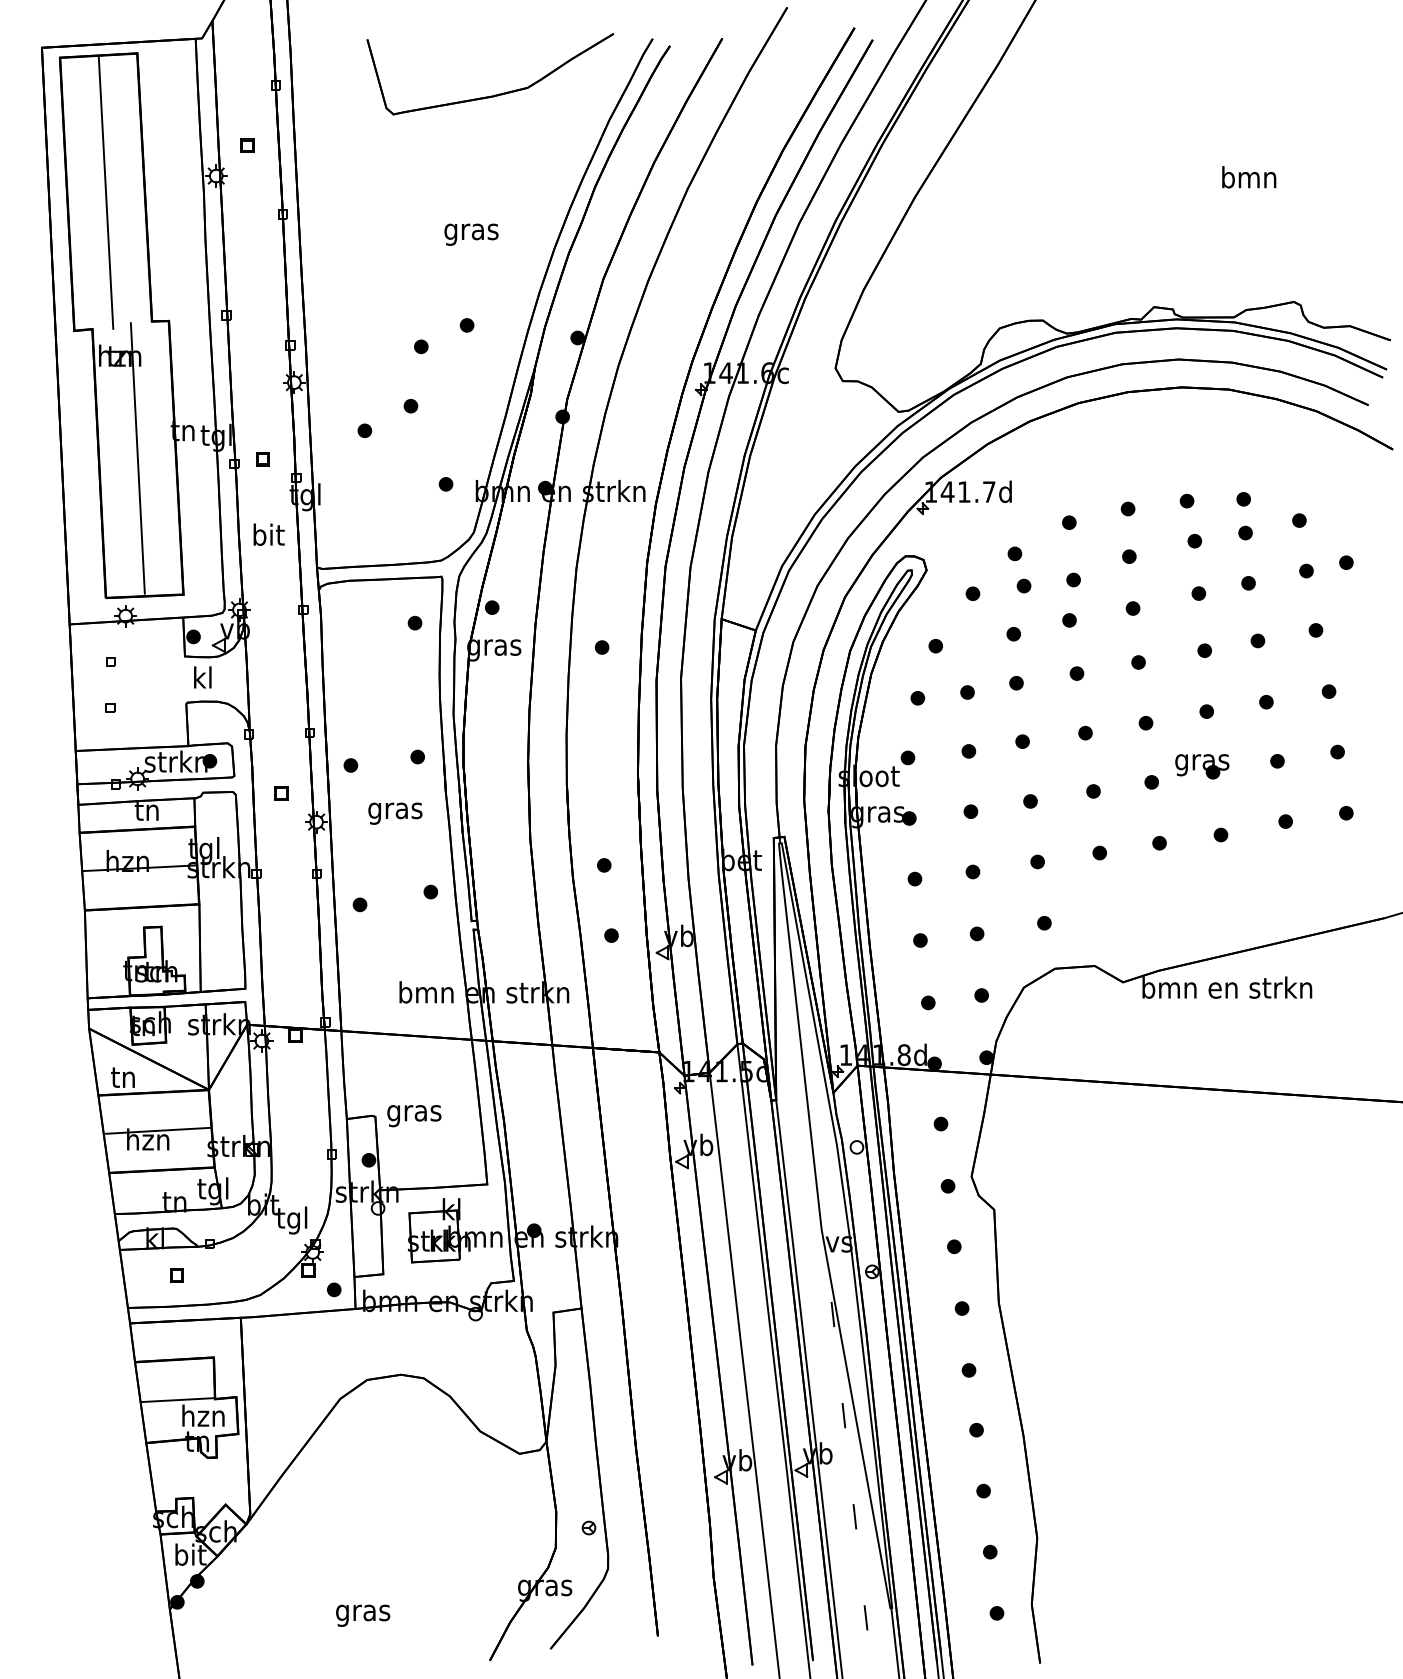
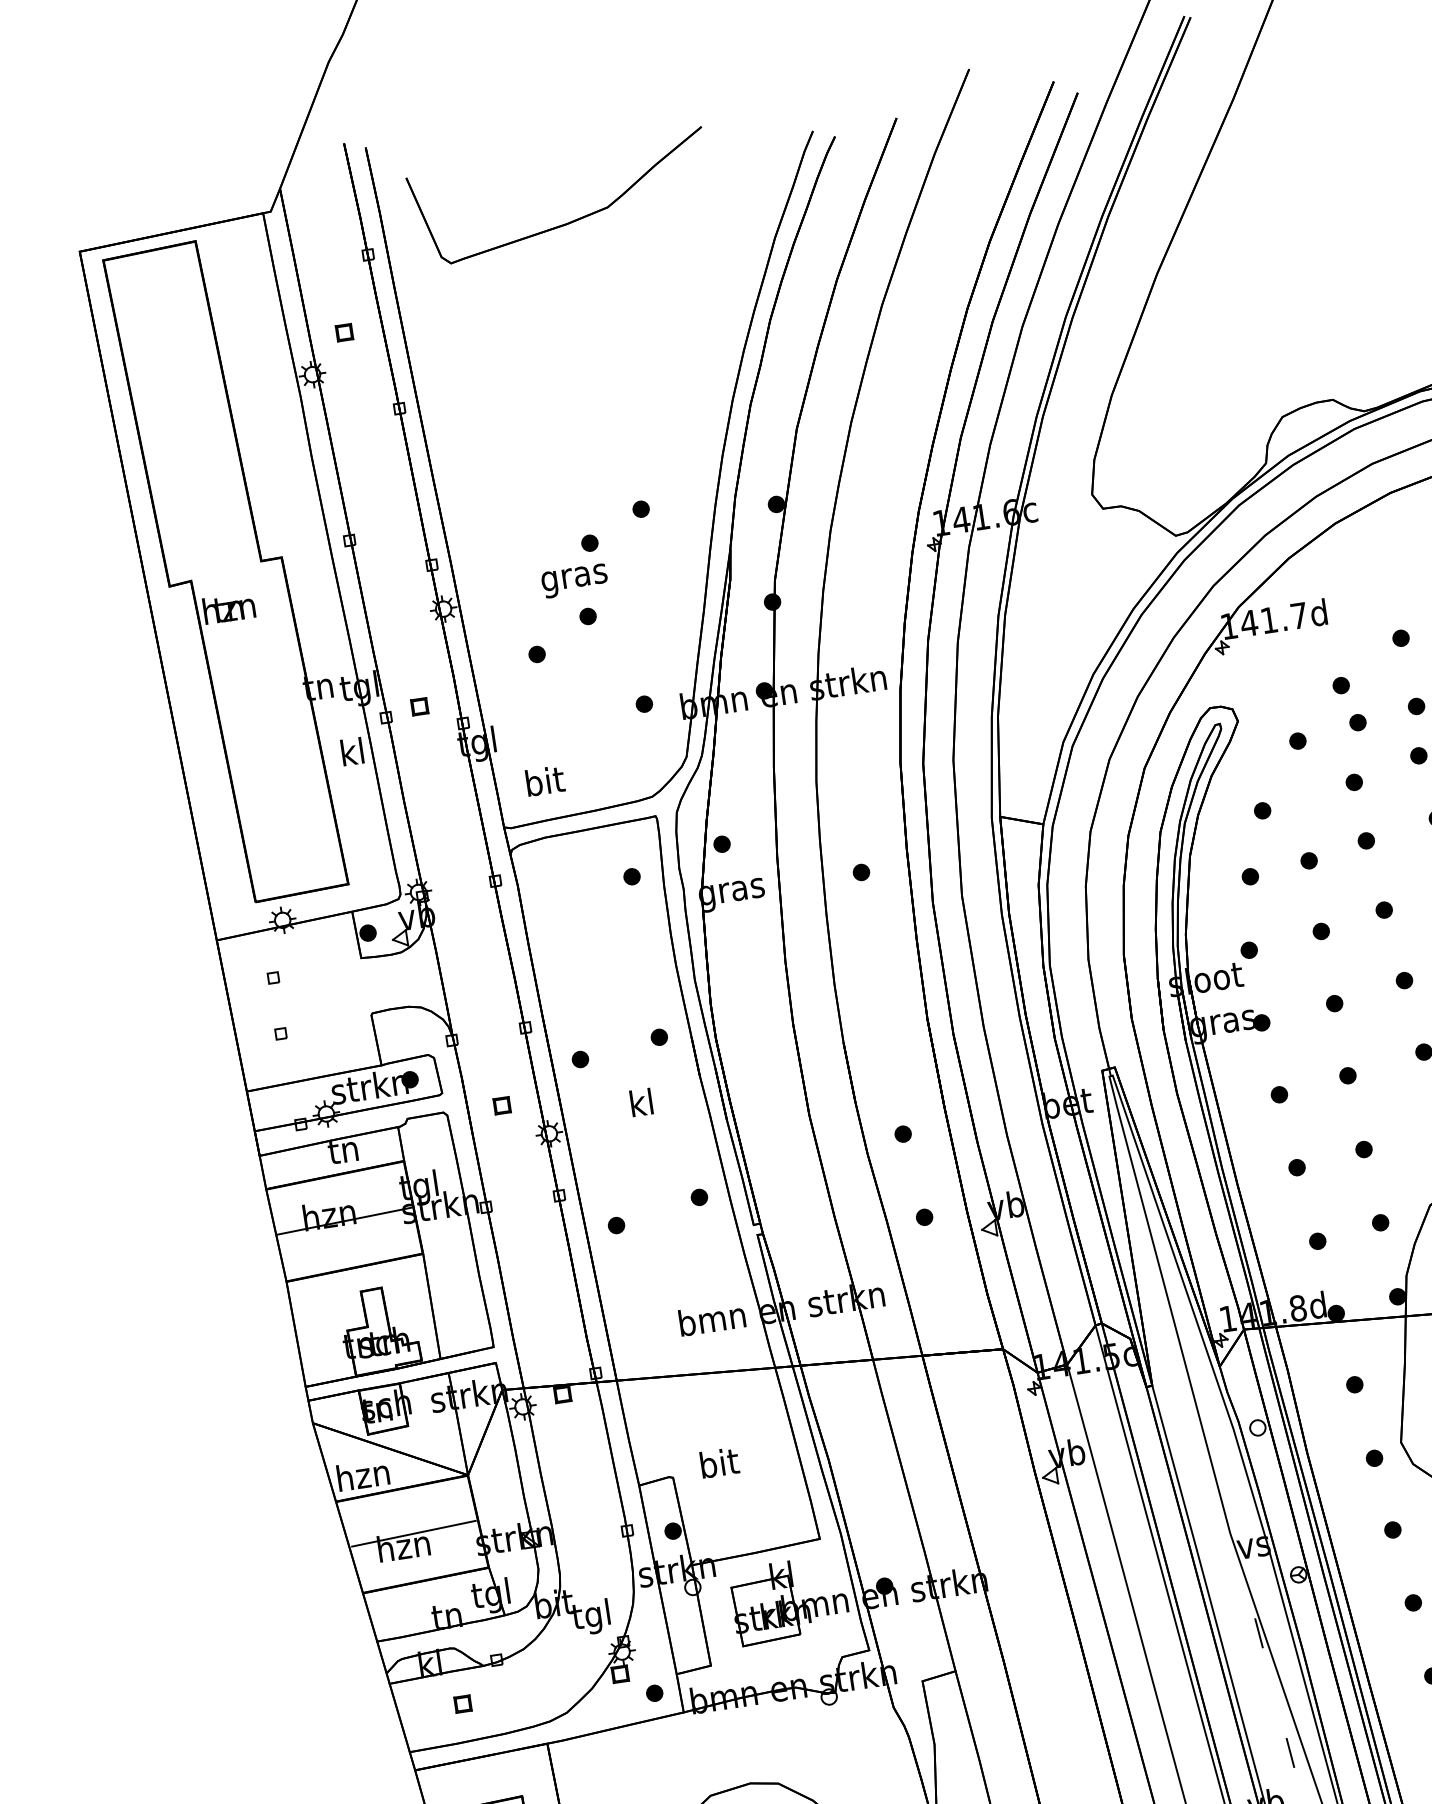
part: (495, 94) -> (570, 221), moved
line: (105, 192) -> (182, 414), removed
text: (471, 234) -> (574, 580), moved
line: (137, 458) -> (268, 728), removed
text: (268, 534) -> (544, 780), moved
text: (202, 677) -> (351, 751), moved
text: (395, 810) -> (642, 1105), gras -> kl
text: (123, 1076) -> (362, 1474), tn -> hzn
text: (414, 1113) -> (719, 1466), gras -> bit

